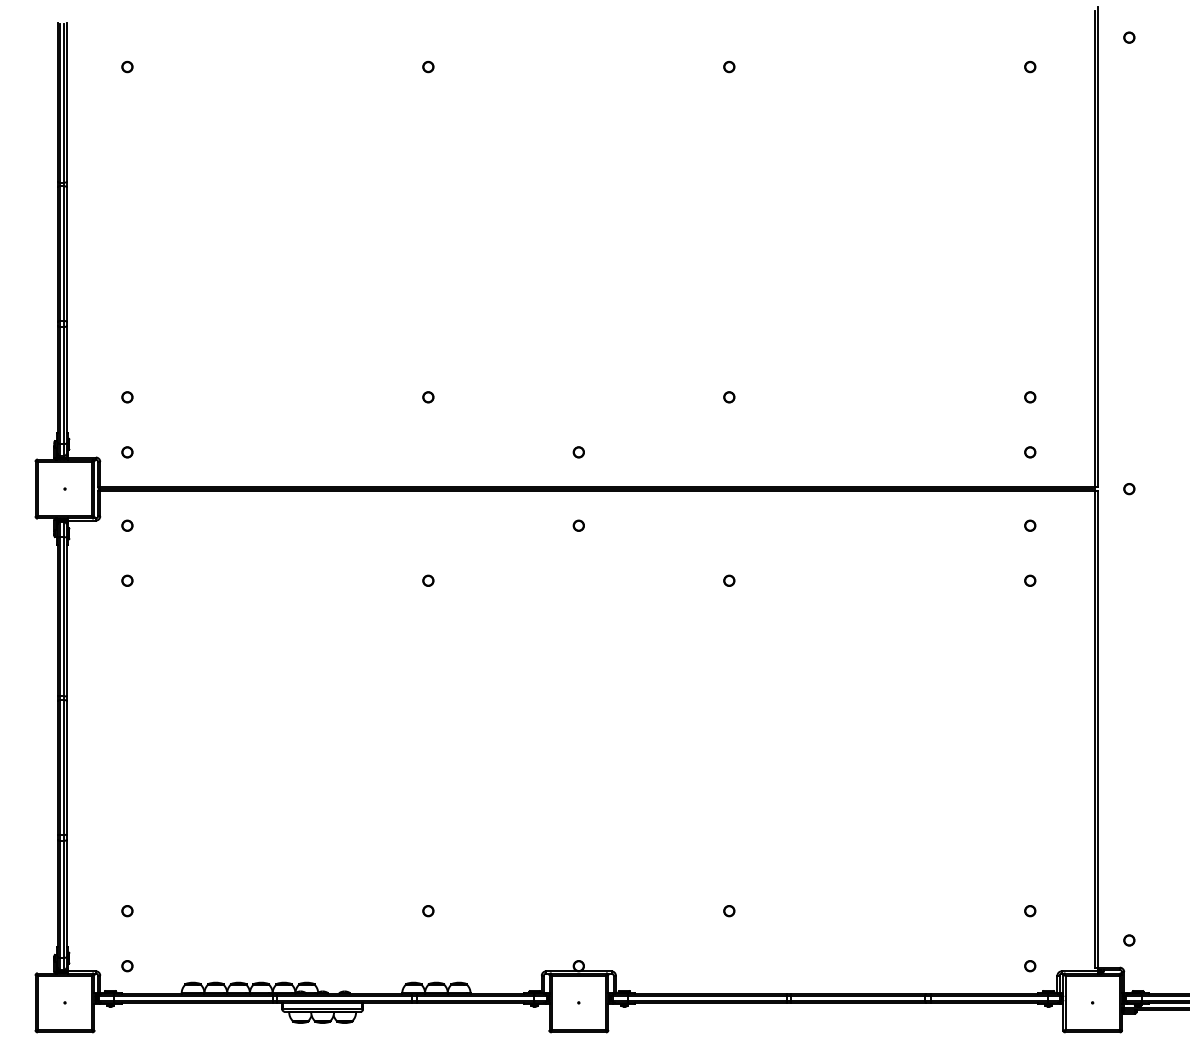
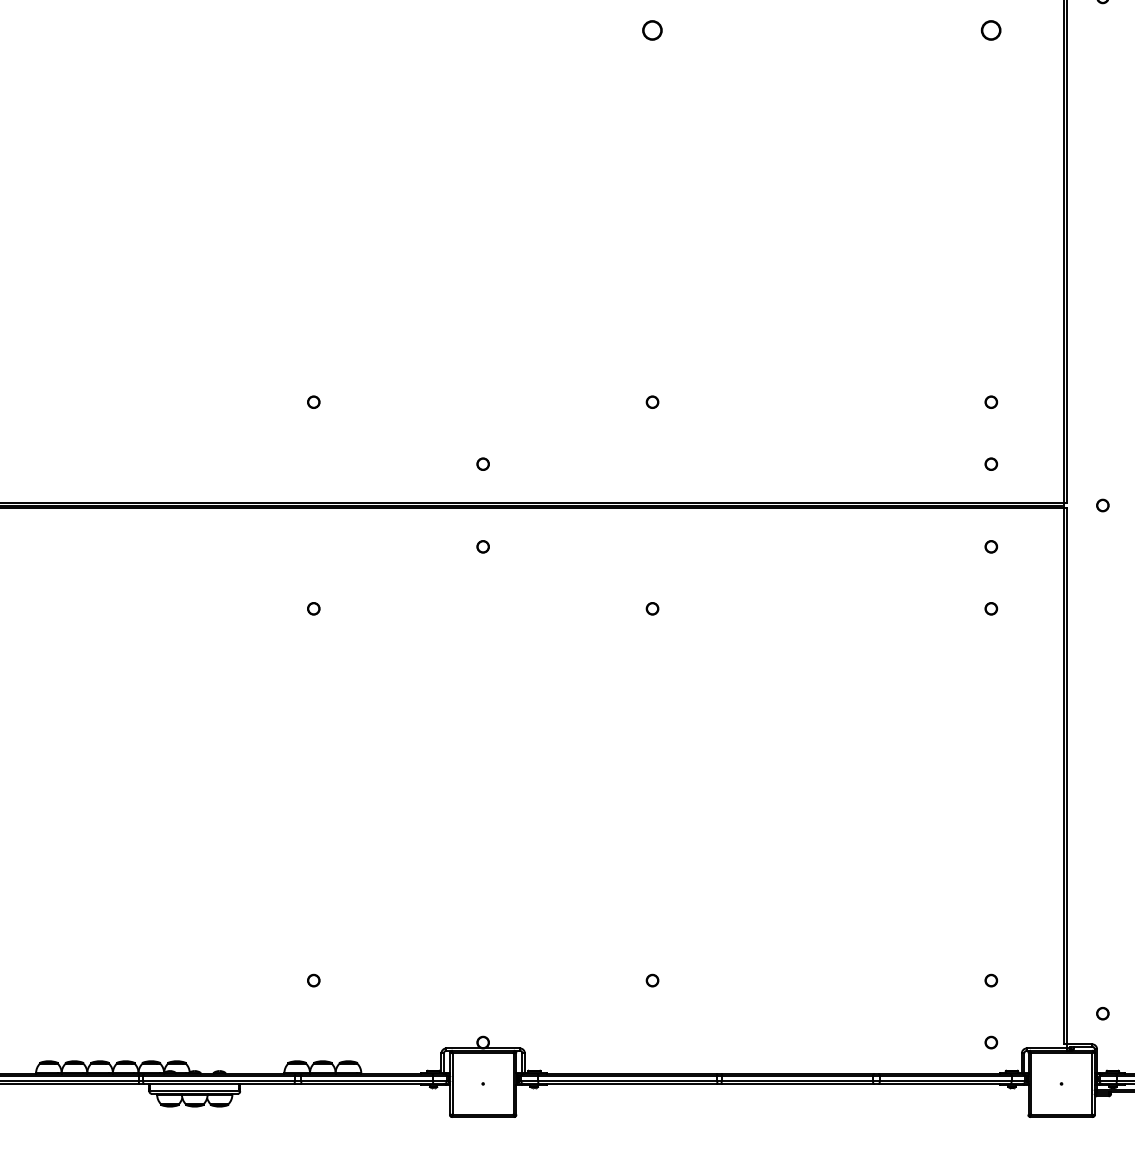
part: (428, 66) -> (313, 29), removed
part: (729, 66) -> (652, 29), size x1.6
part: (1030, 66) -> (991, 29), size x1.6

